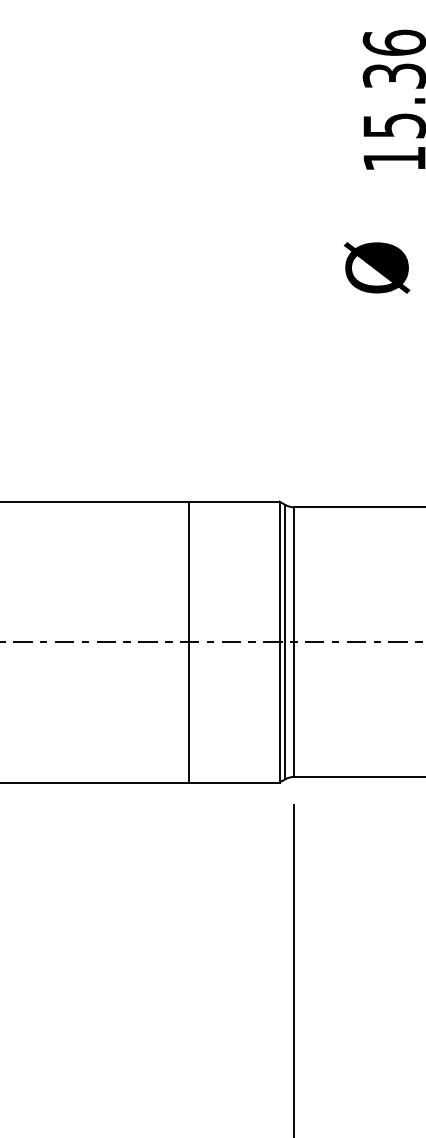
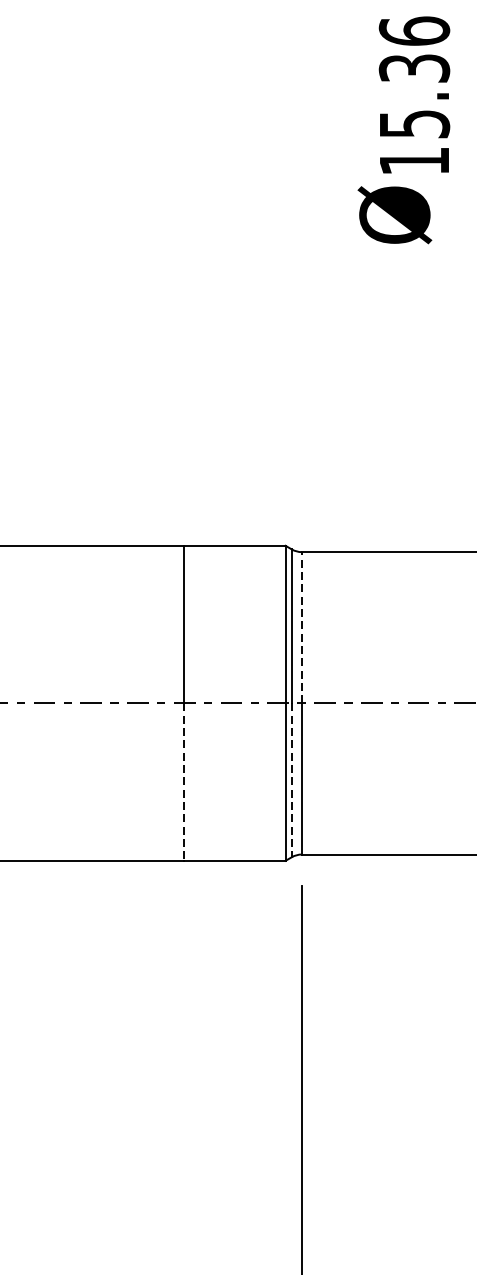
text: (376, 267) -> (394, 214), moved
line: (294, 574) -> (302, 627), solid -> dashed
line: (285, 710) -> (292, 780), solid -> dashed
line: (188, 712) -> (183, 782), solid -> dashed

